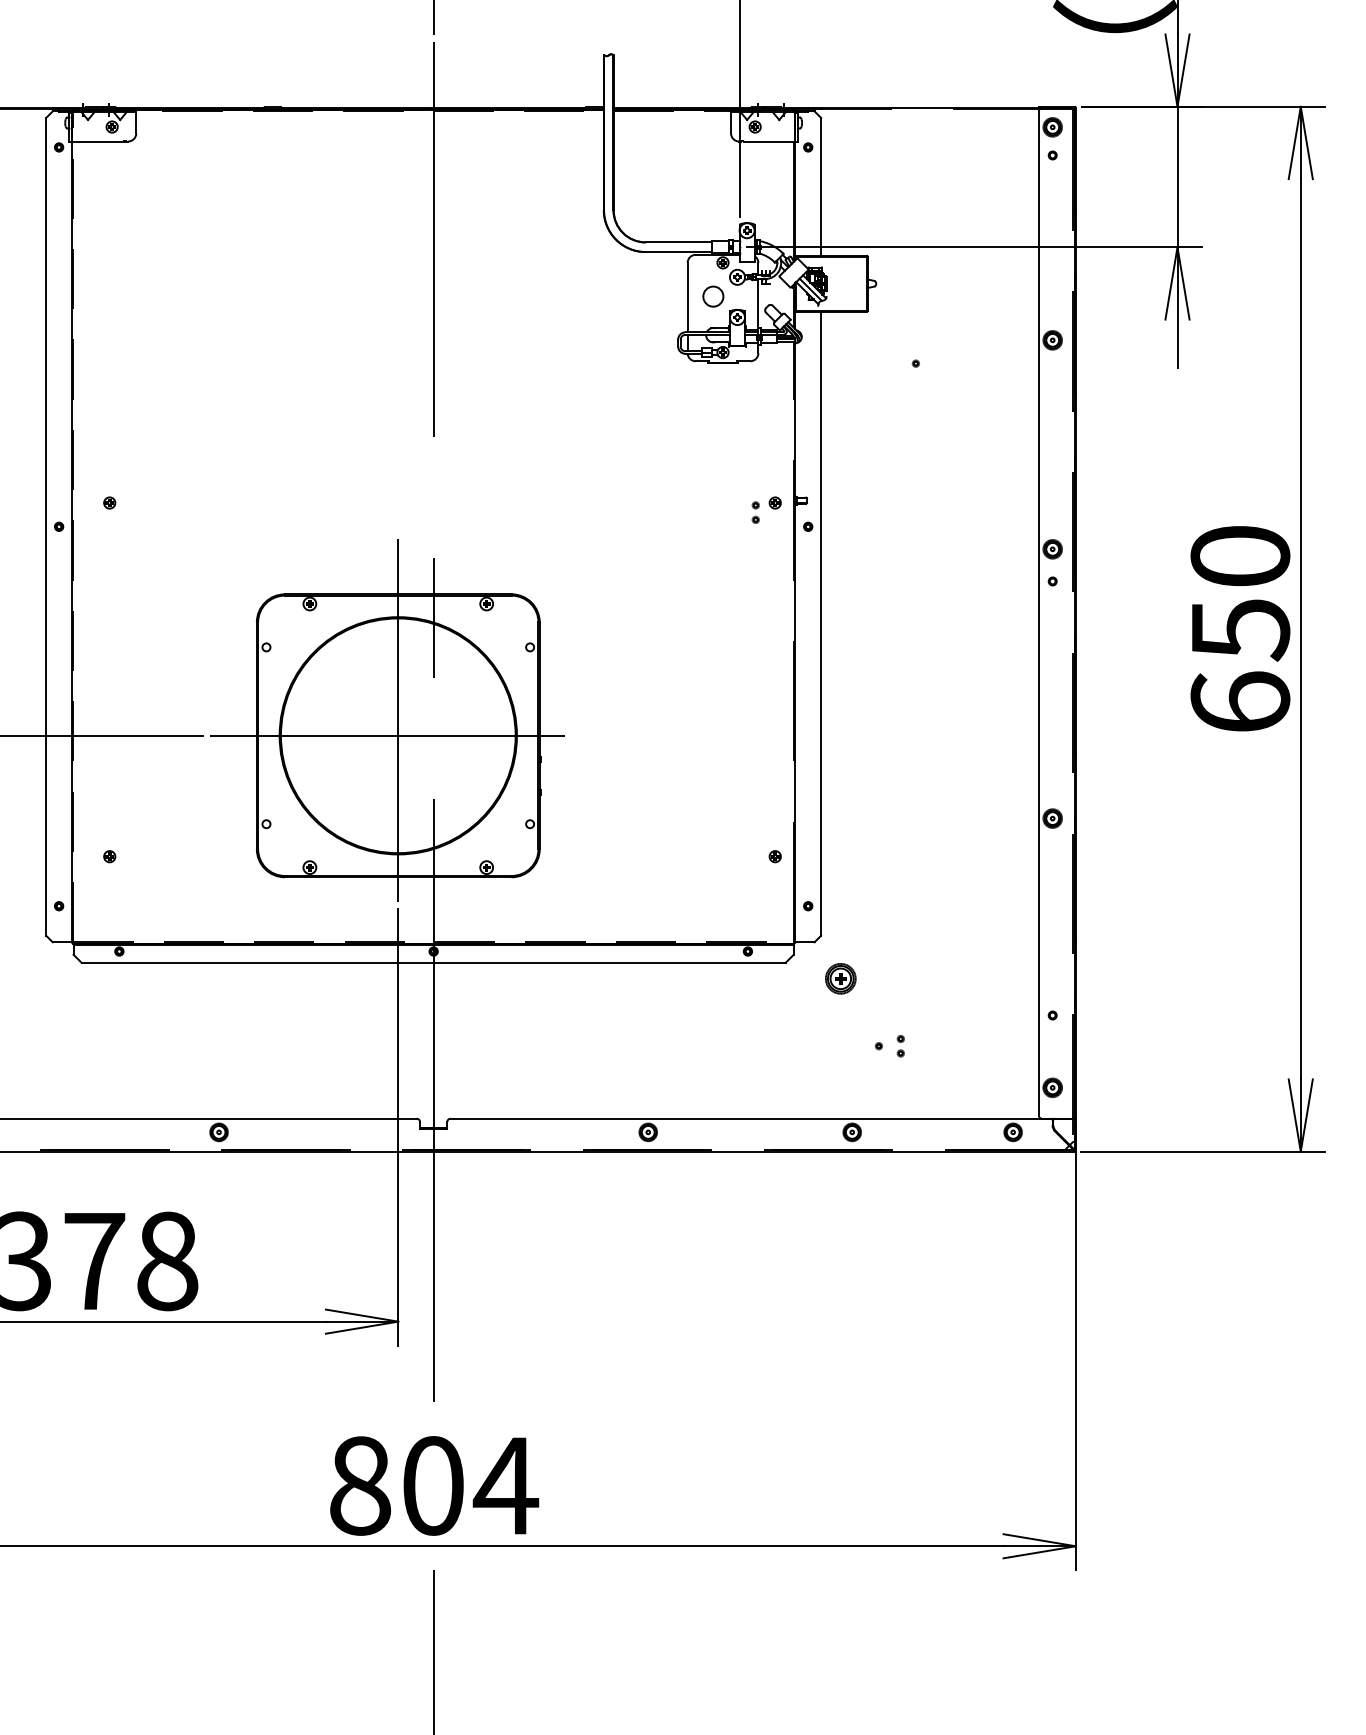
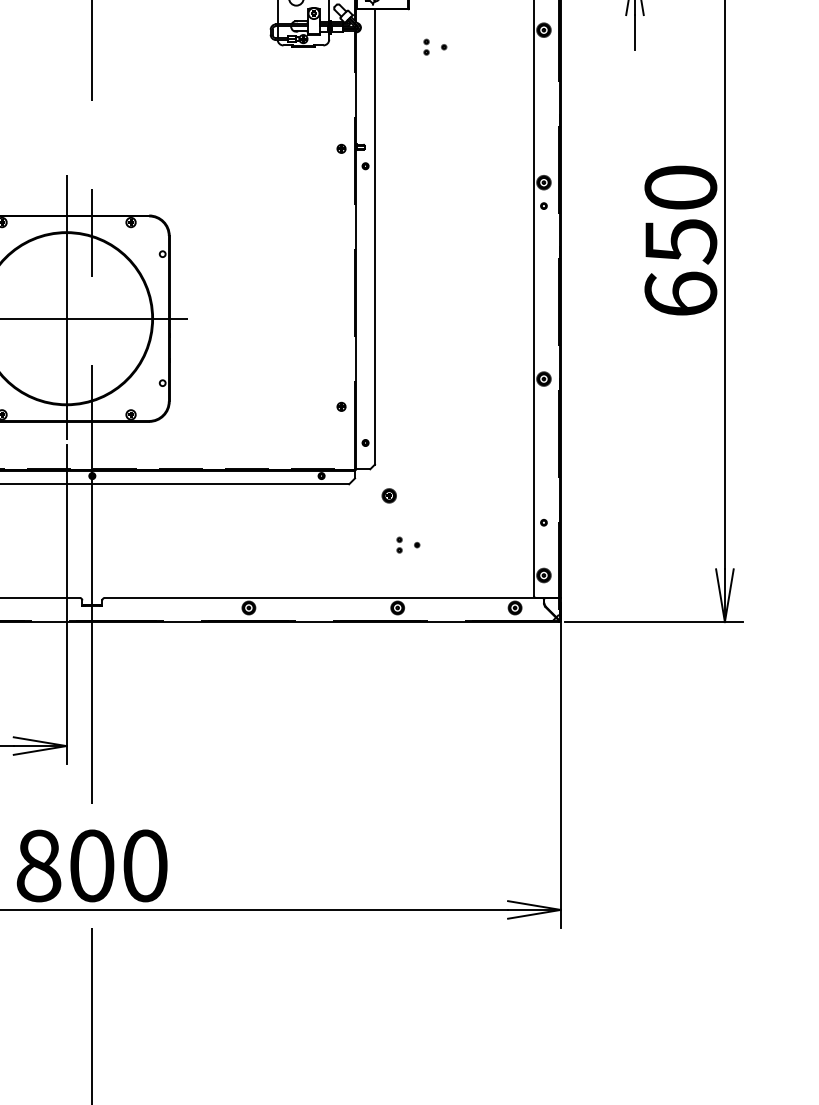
part: (755, 512) -> (426, 47), moved
part: (840, 978) -> (389, 495), size x0.62
part: (900, 1045) -> (399, 544), moved
text: (505, 1485) -> (144, 865), 804 -> 800

